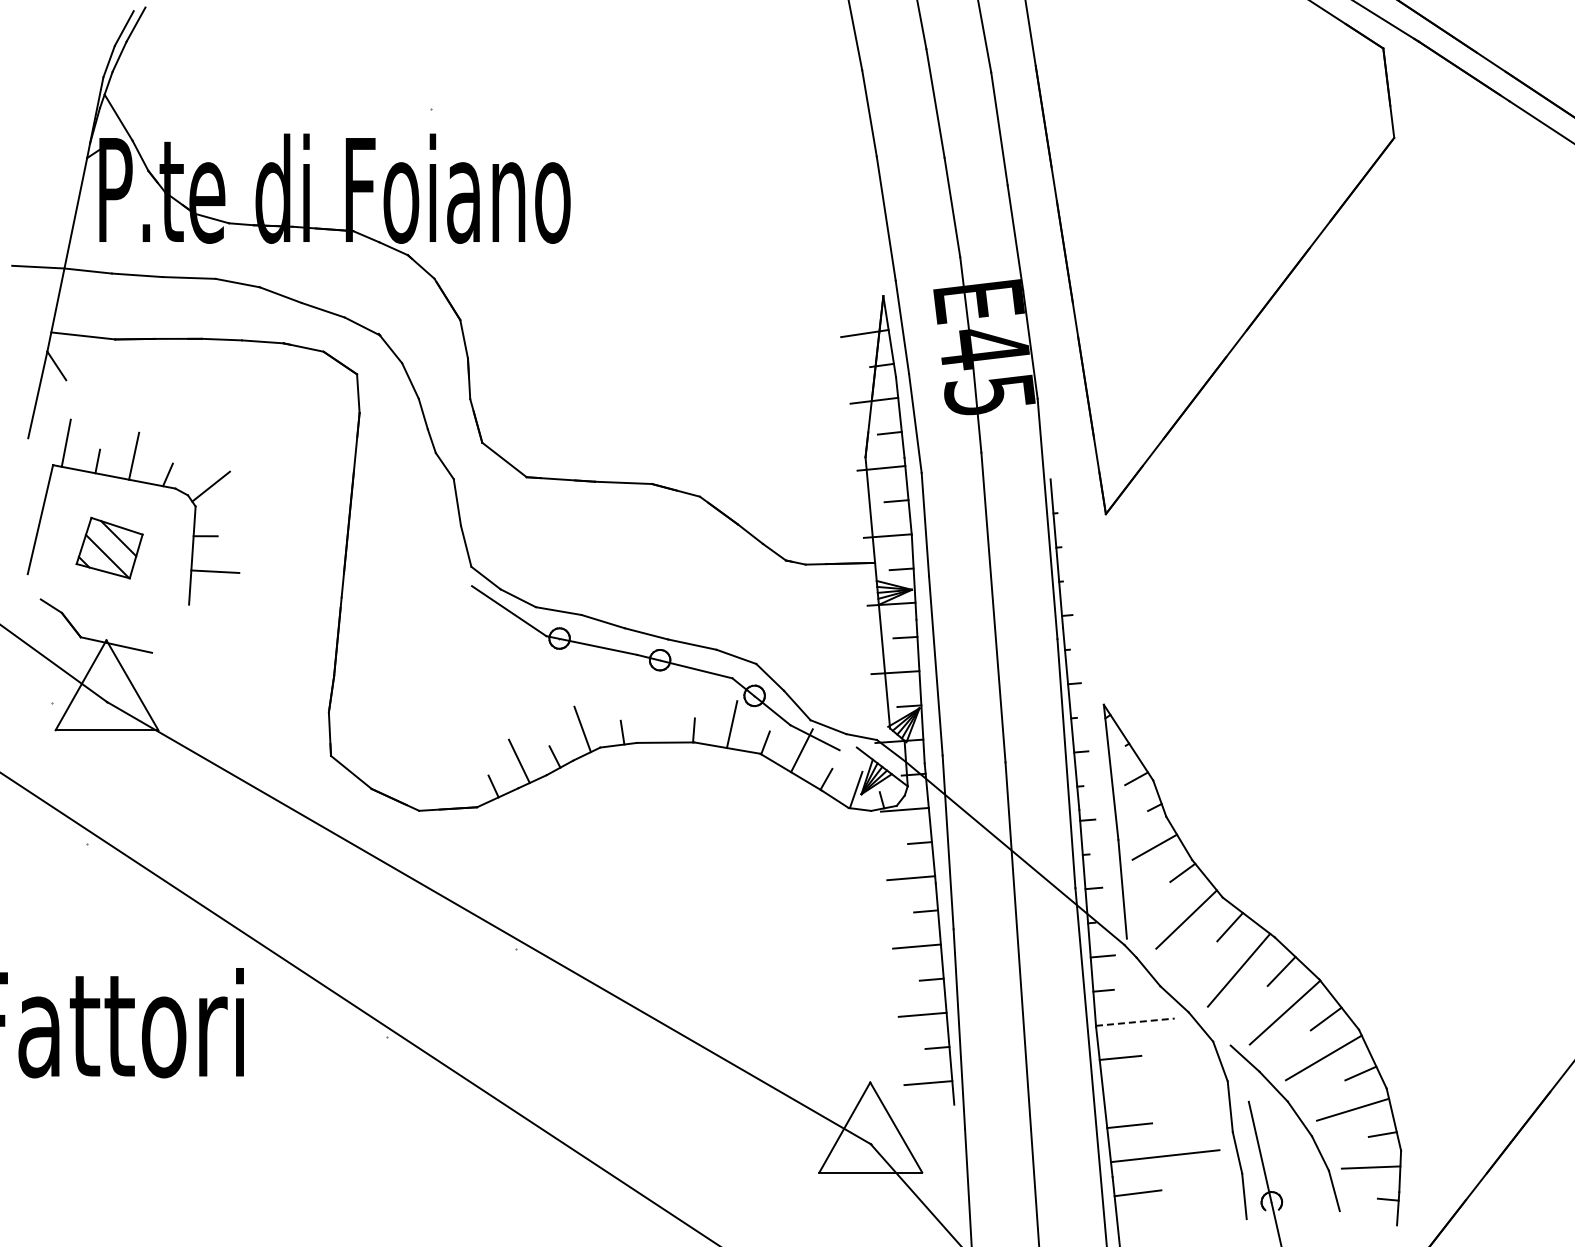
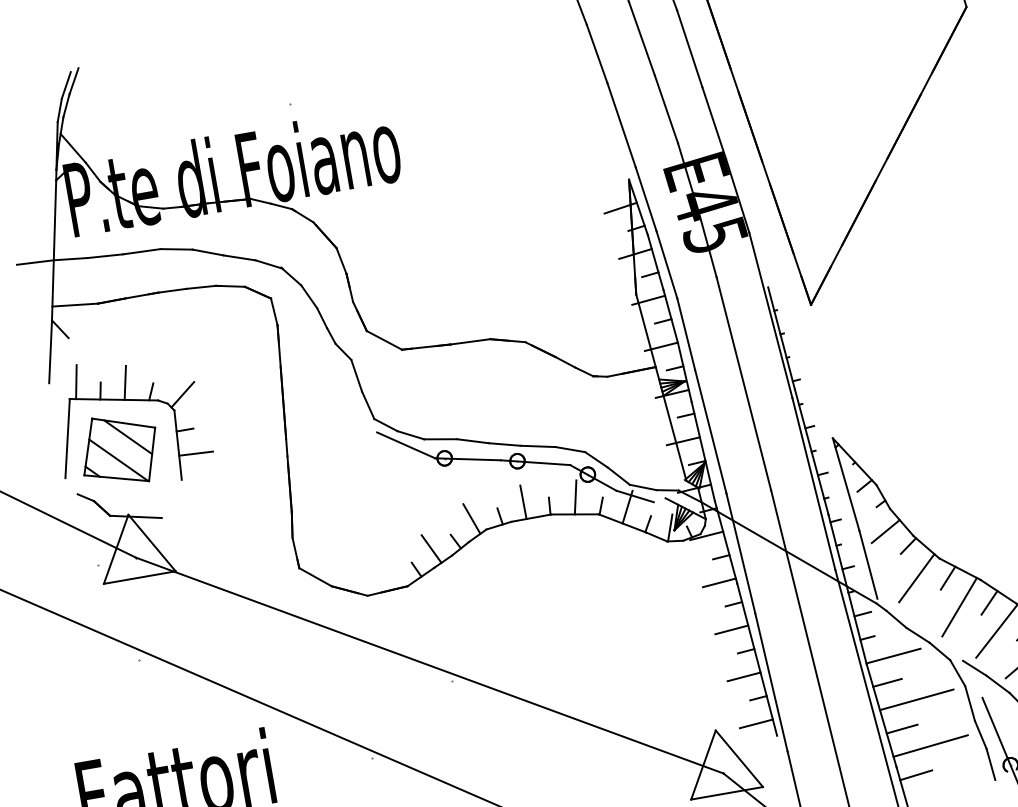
part: (109, 547) -> (119, 449), size x1.67
line: (658, 718) -> (523, 502), added
line: (1135, 1022) -> (893, 656), dashed -> solid
line: (1156, 1088) -> (916, 699), added

